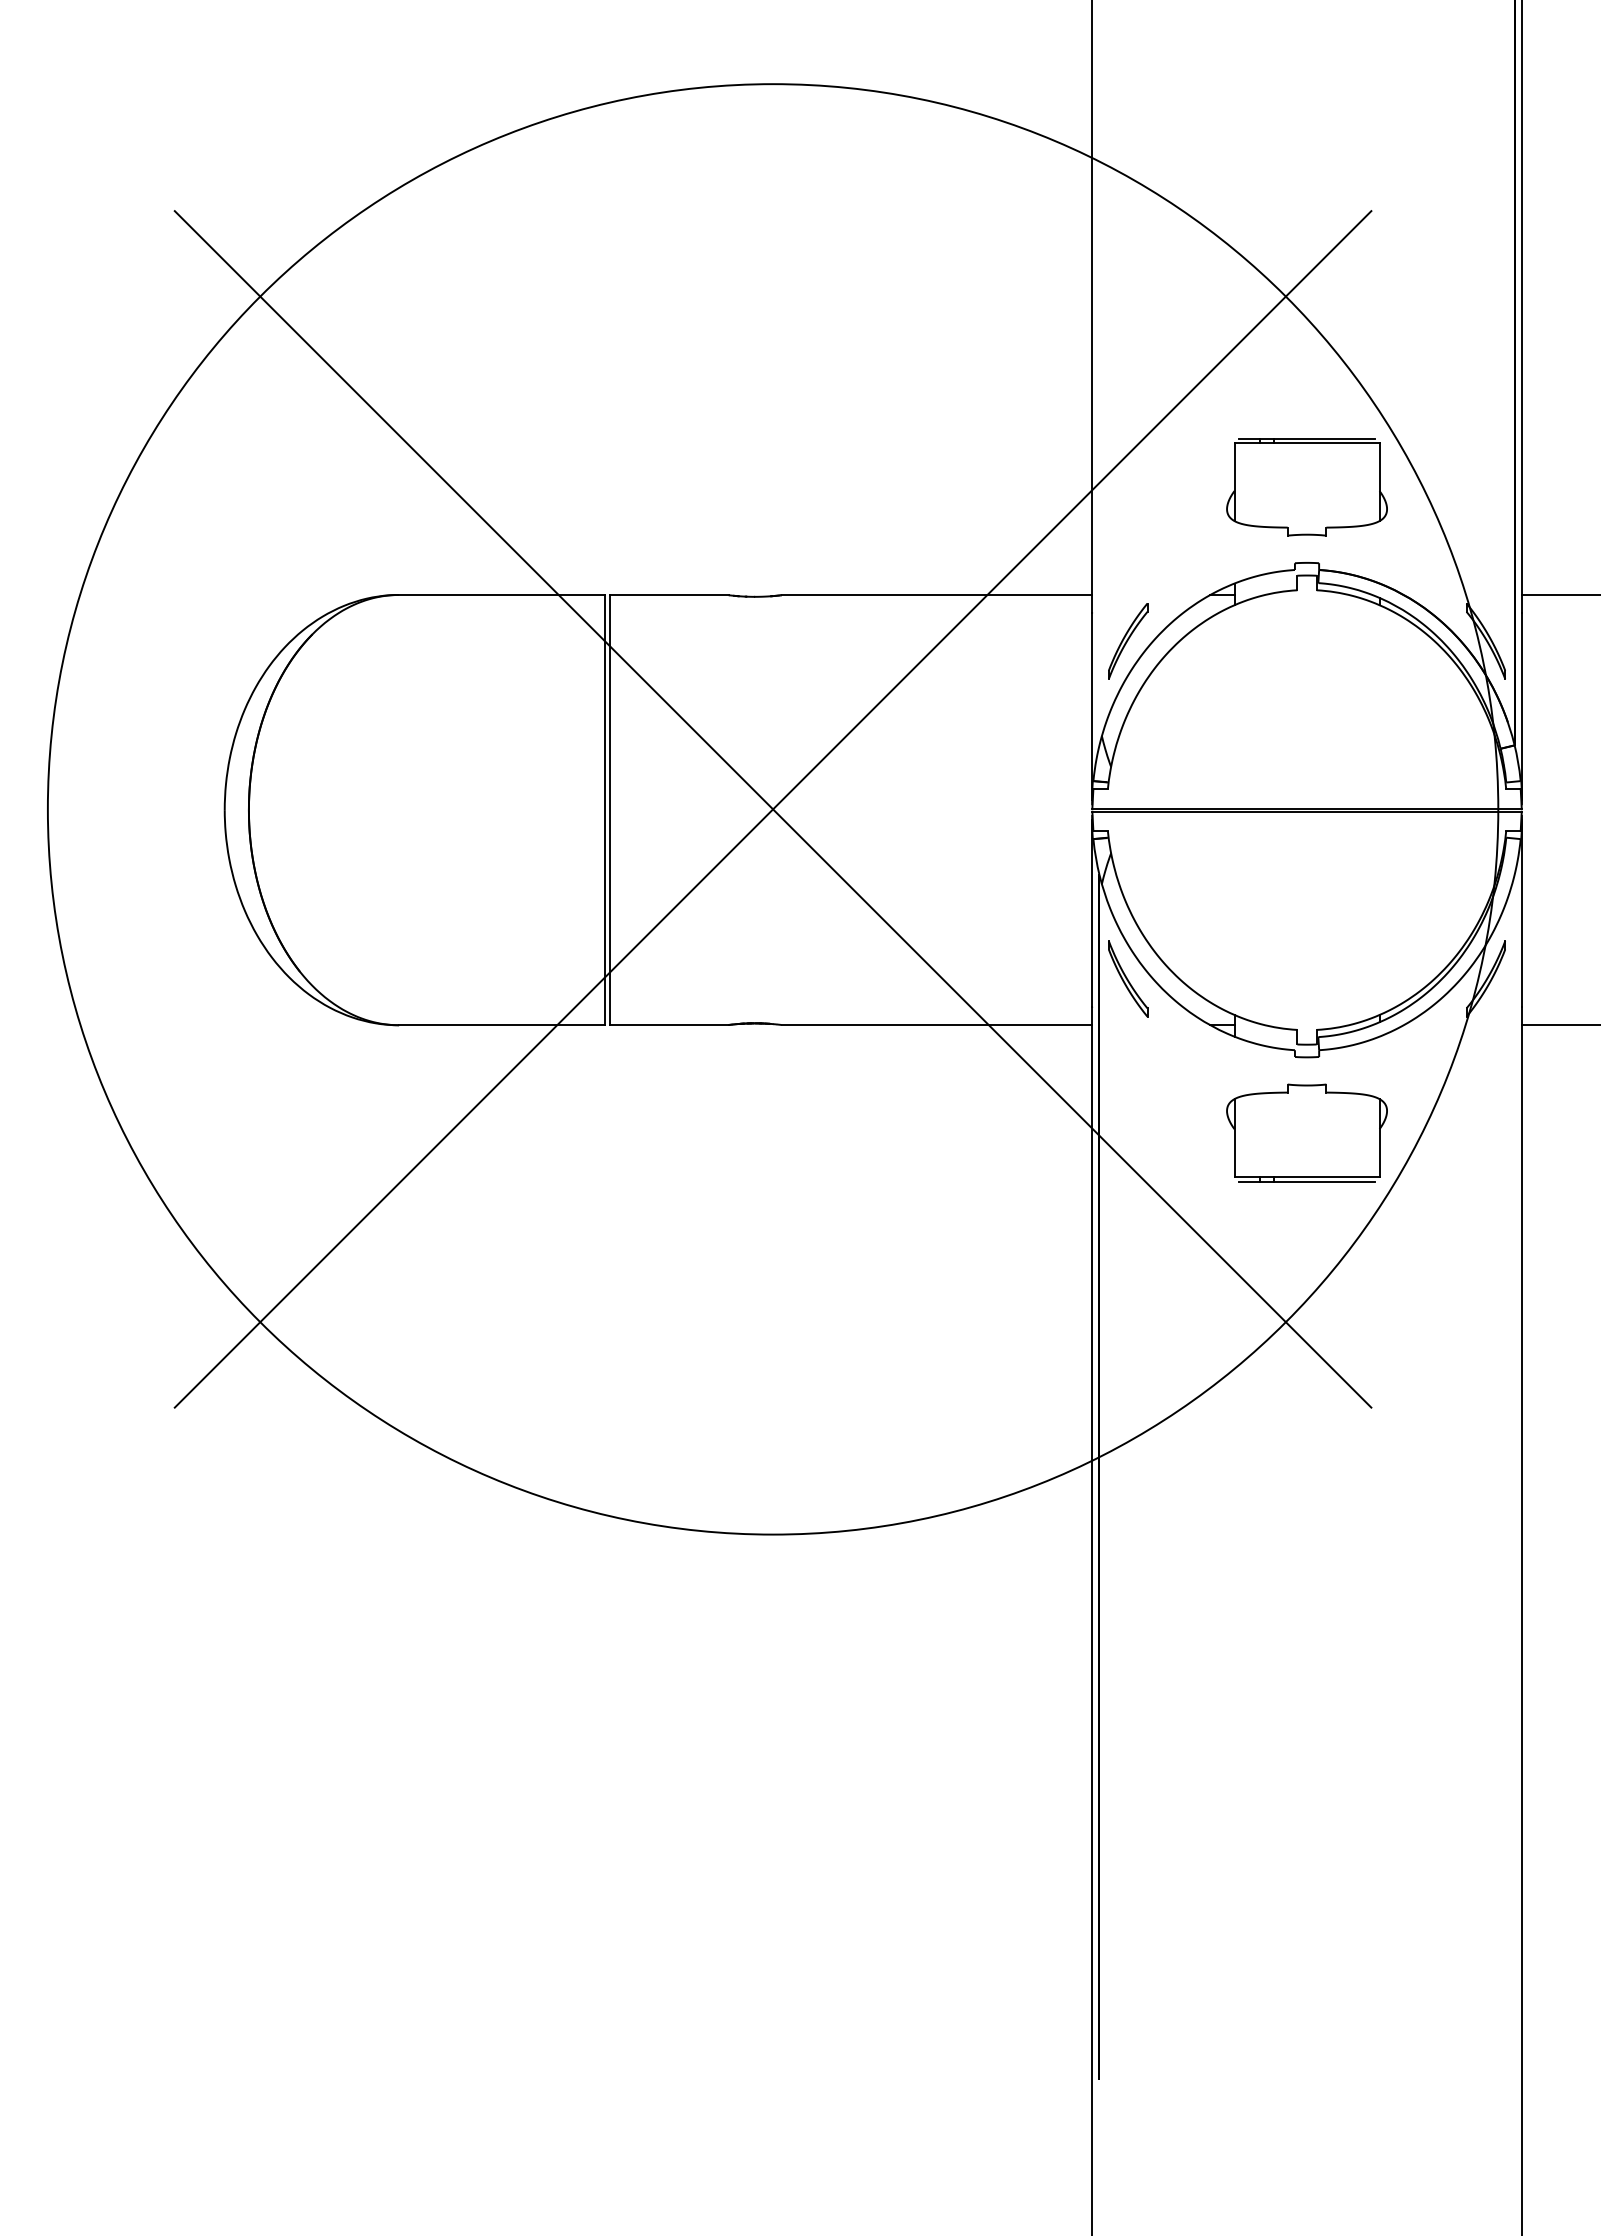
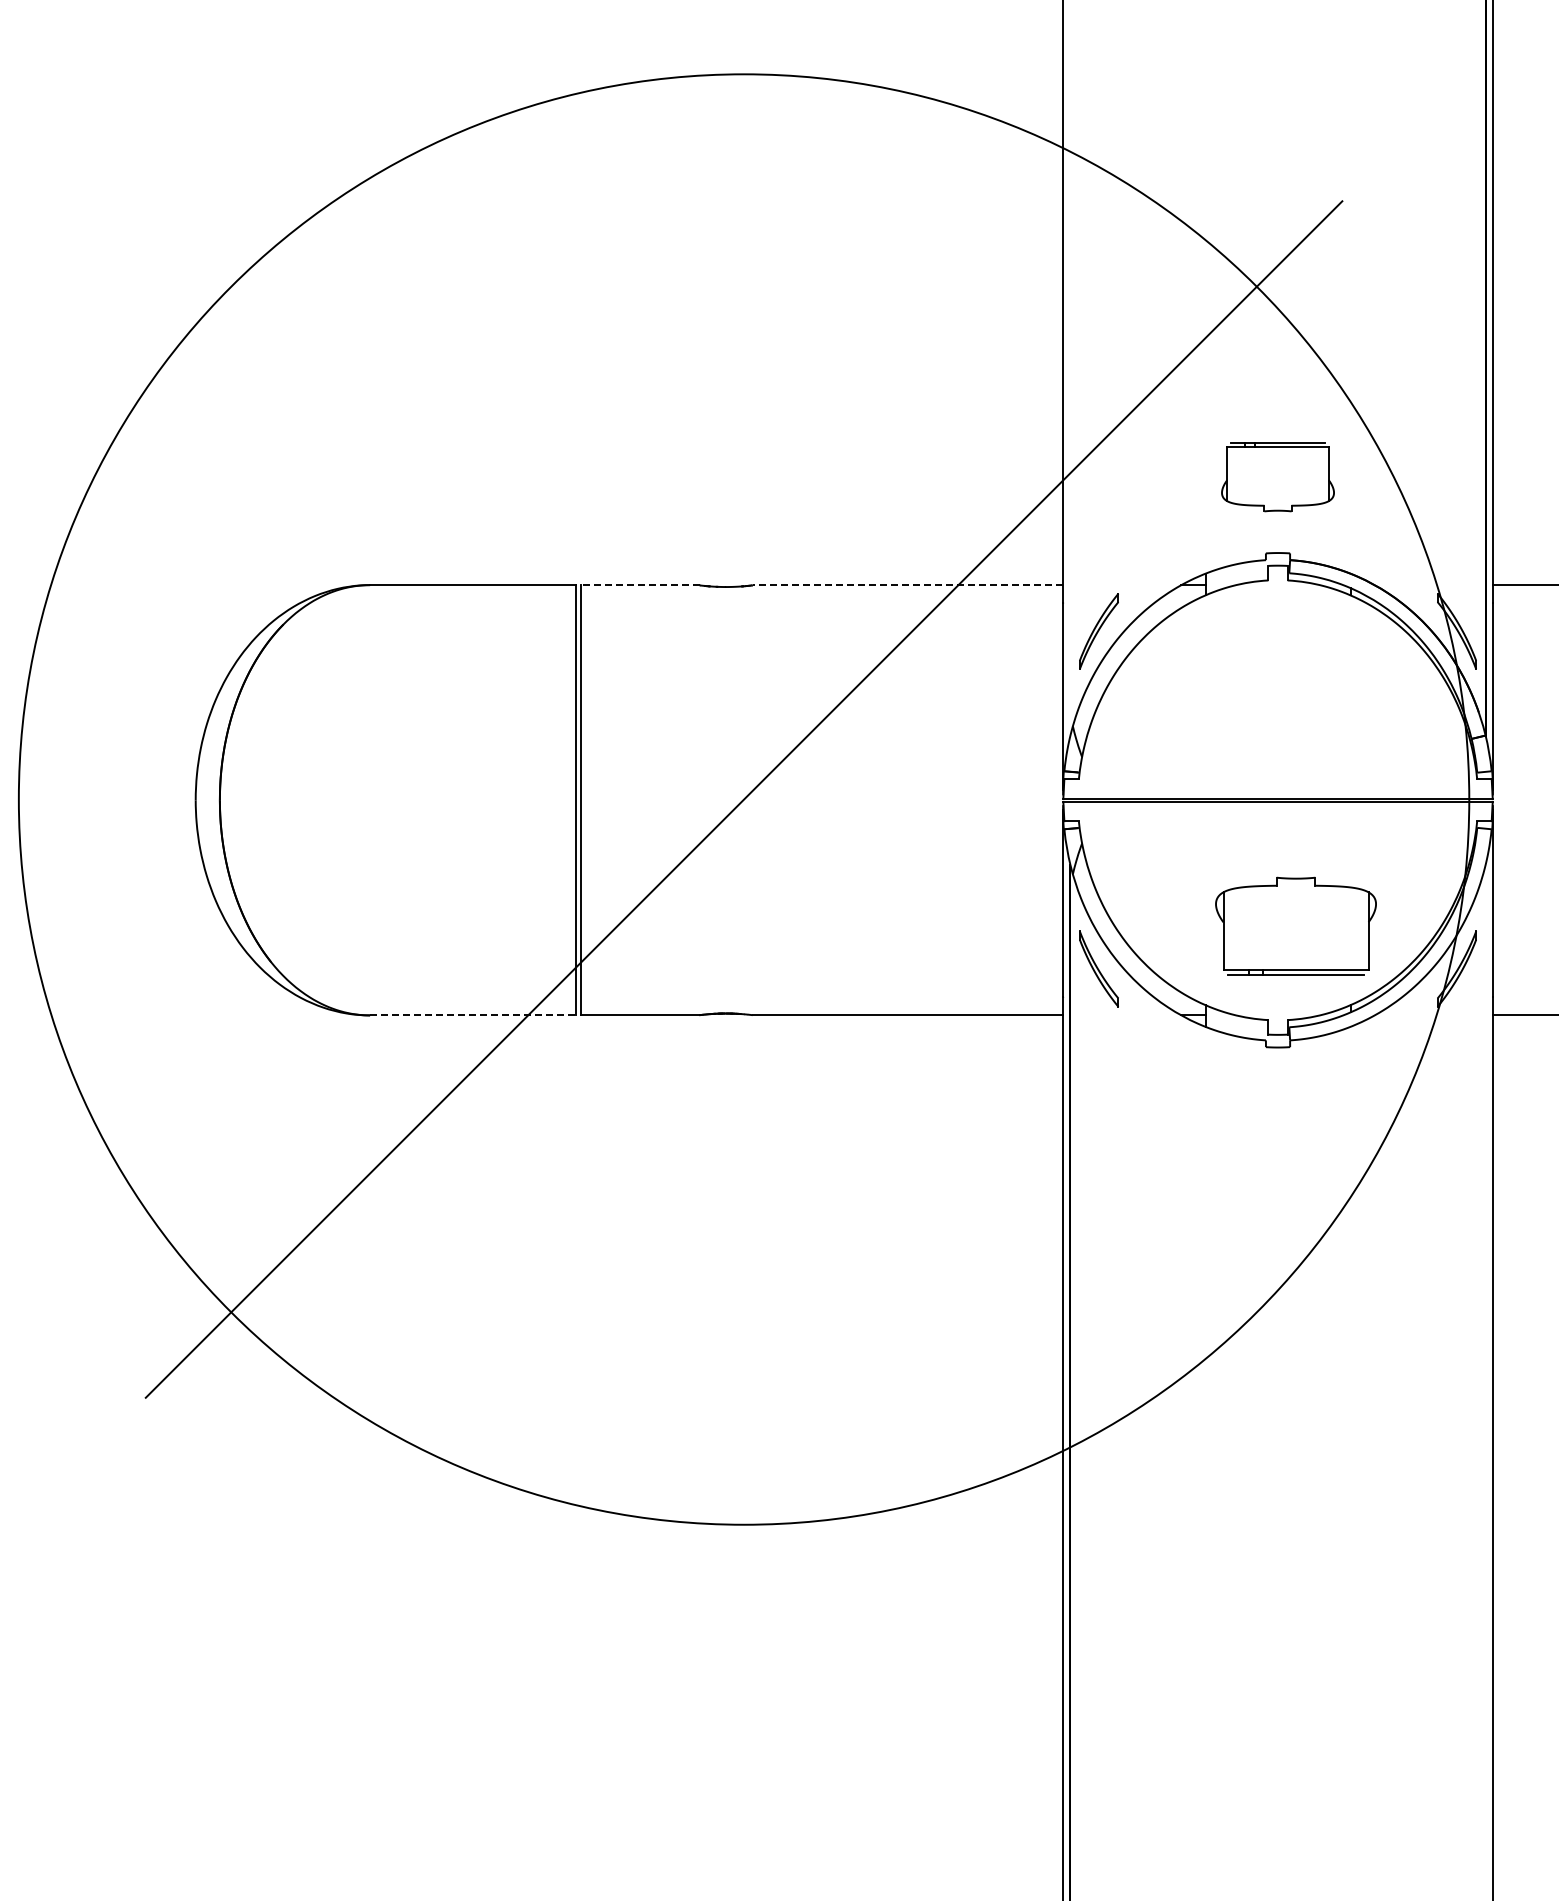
part: (1306, 487) -> (1277, 477), size x0.7
line: (668, 595) -> (639, 585), solid -> dashed
line: (936, 595) -> (907, 585), solid -> dashed
line: (772, 809) -> (743, 799), removed
line: (502, 1025) -> (473, 1015), solid -> dashed
part: (1306, 1132) -> (1295, 925), moved

